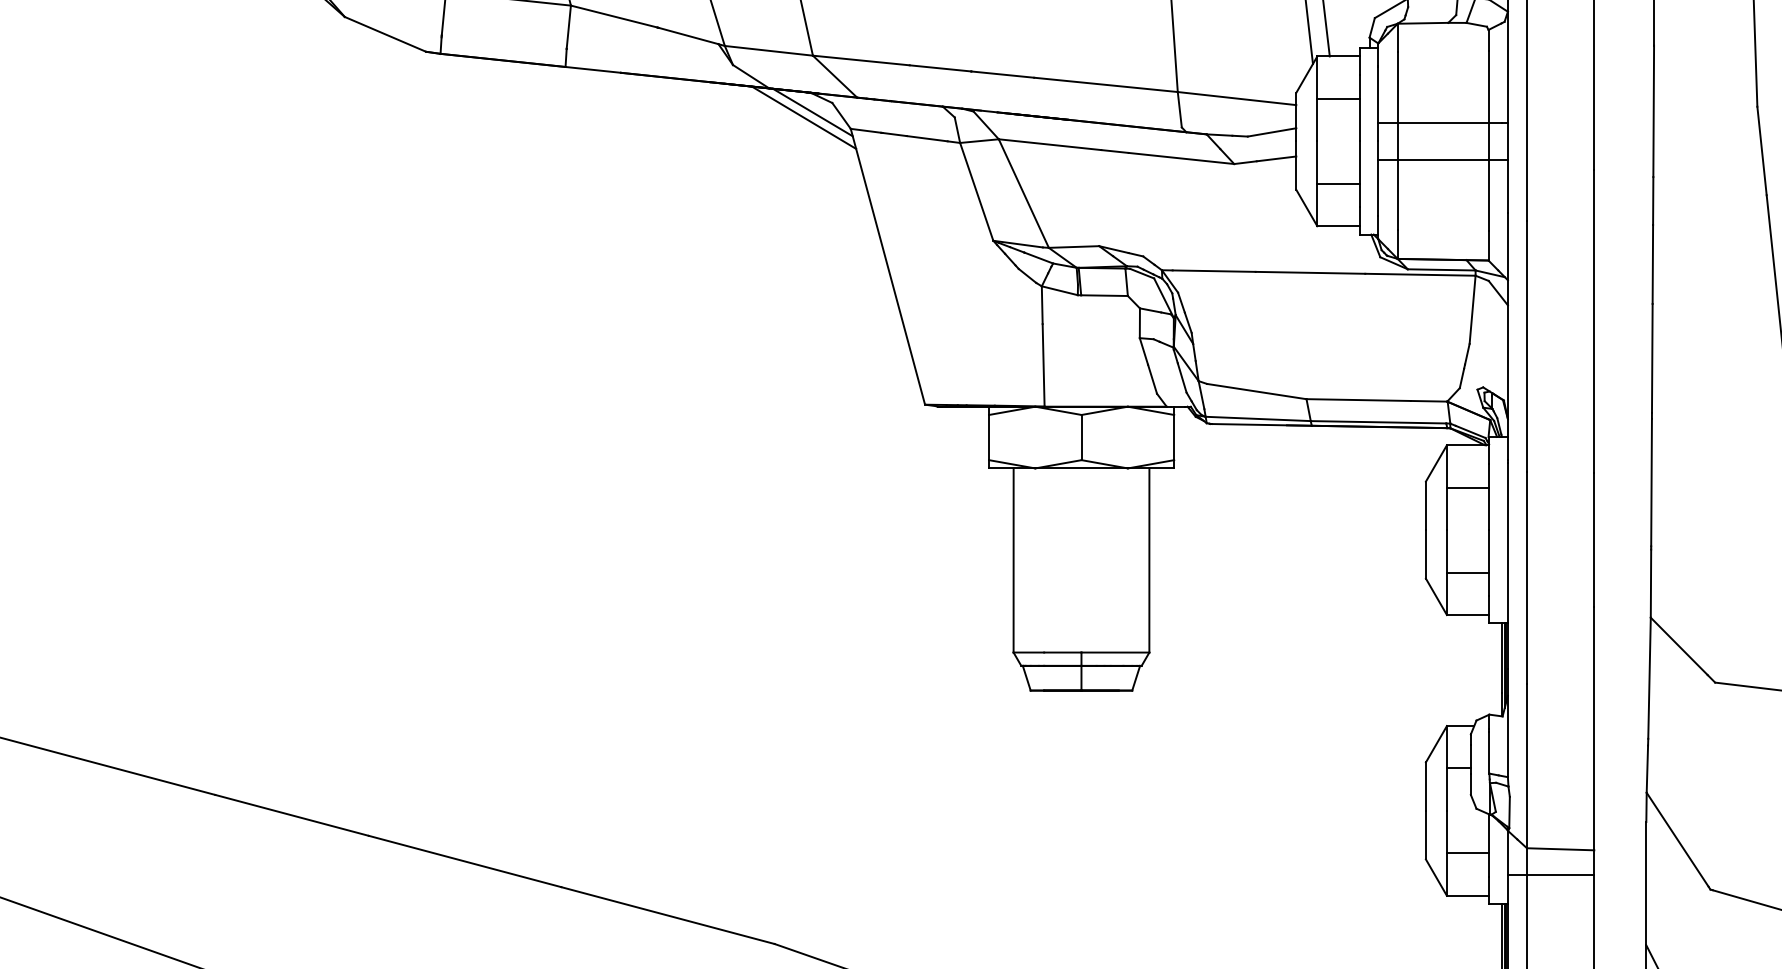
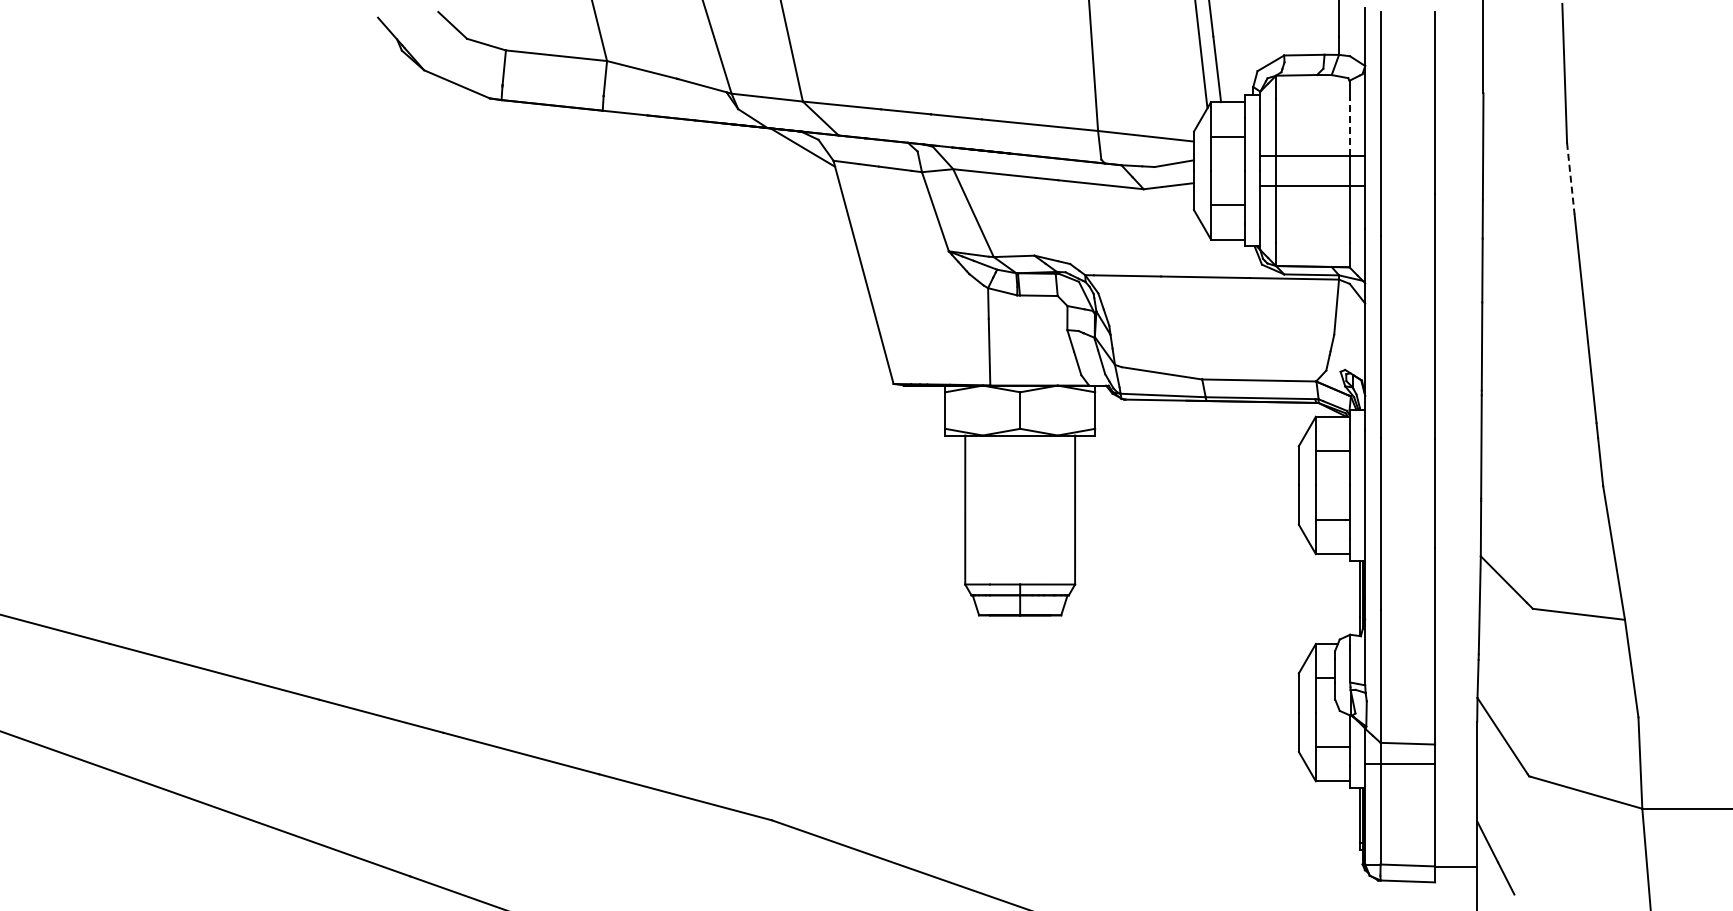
line: (1488, 86) -> (1349, 126), solid -> dashed
line: (803, 117) -> (795, 151), removed
line: (1761, 150) -> (1570, 178), solid -> dashed

